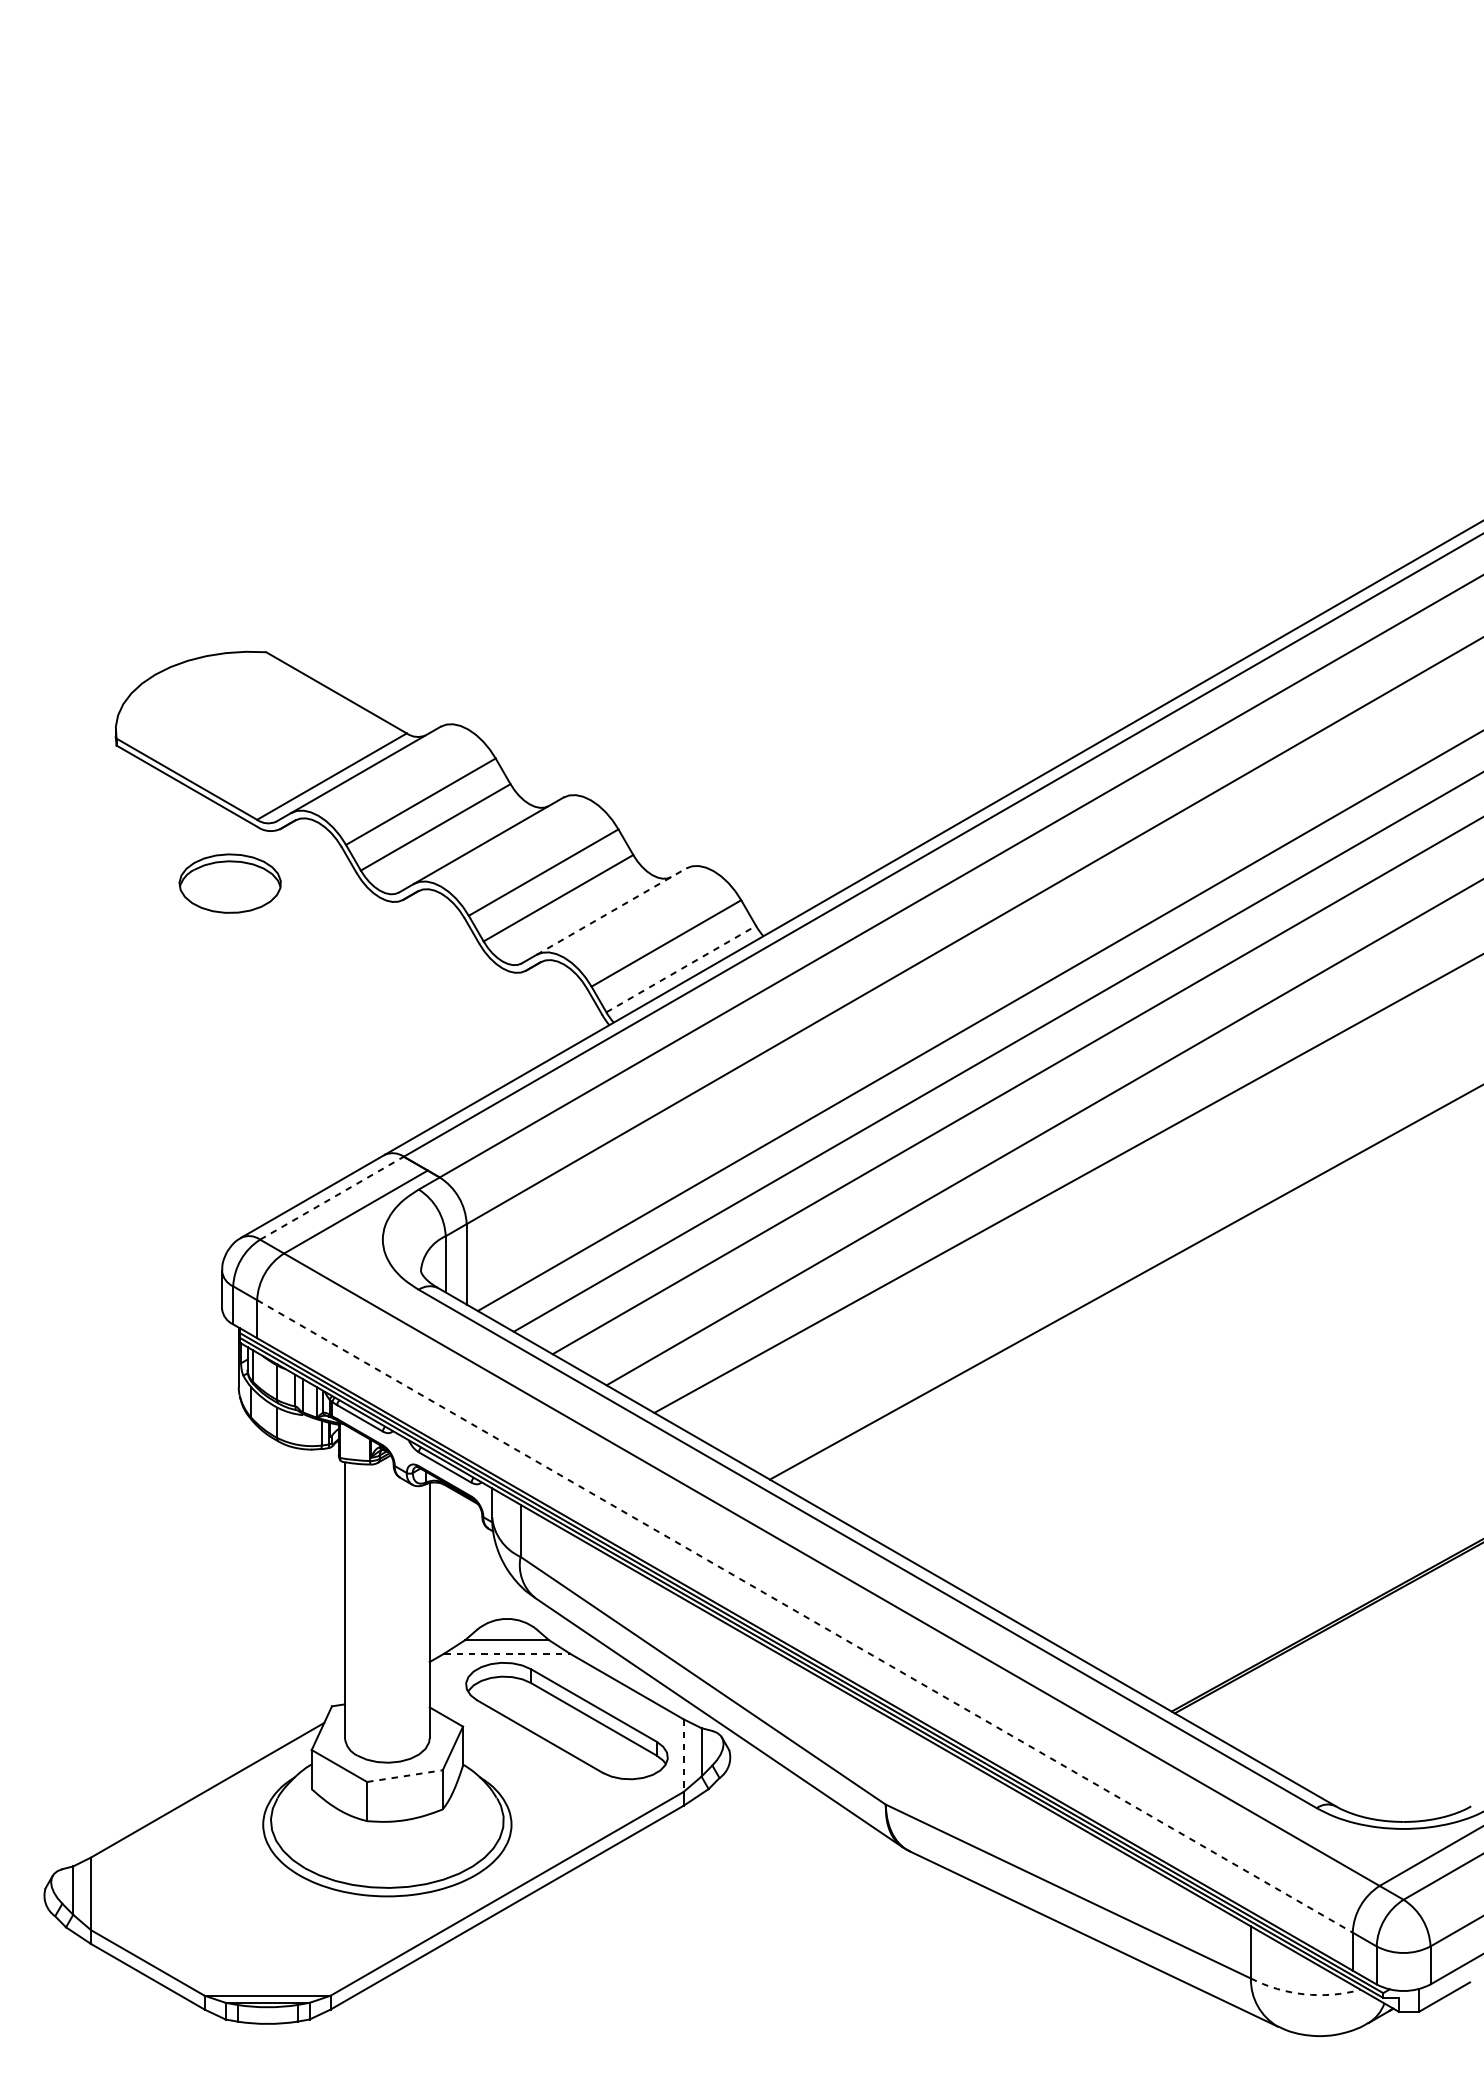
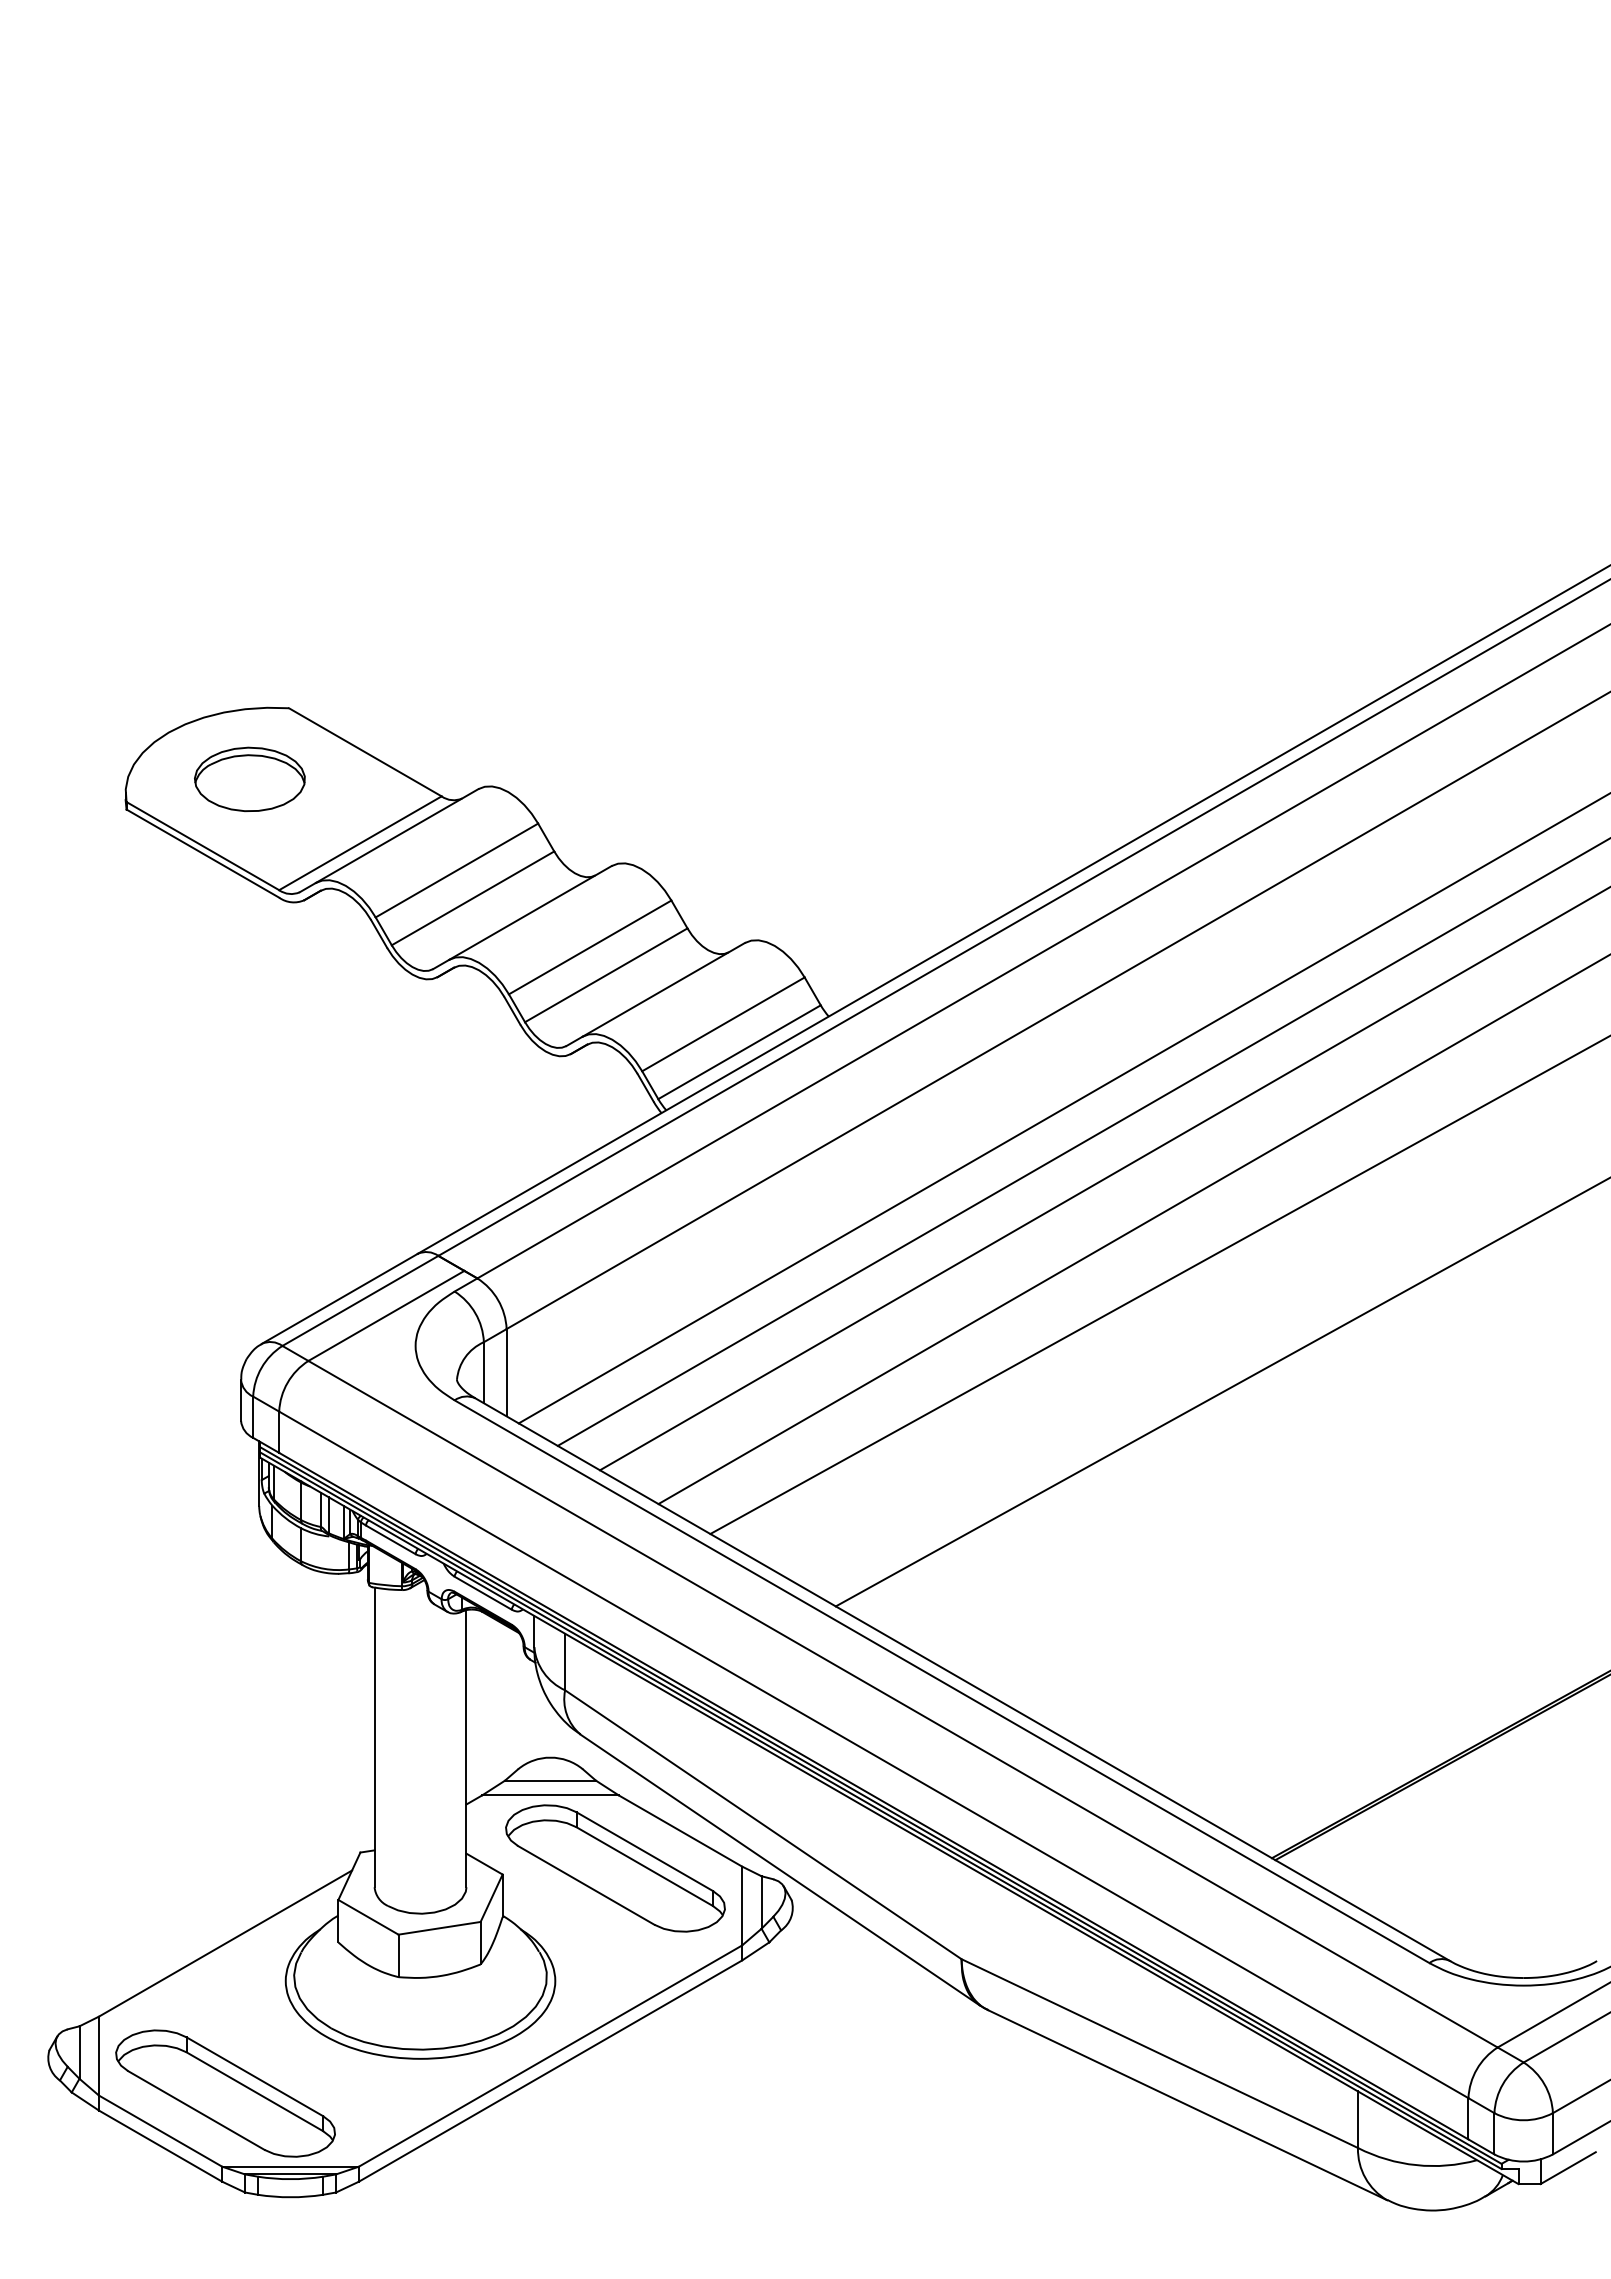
part: (229, 883) -> (249, 779), moved
line: (611, 911) -> (663, 989), dashed -> solid
line: (681, 969) -> (739, 1052), dashed -> solid
line: (332, 1197) -> (360, 1300), dashed -> solid
line: (804, 1616) -> (873, 1754), dashed -> solid
line: (508, 1653) -> (551, 1795), dashed -> solid
line: (683, 1756) -> (742, 1906), dashed -> solid
line: (404, 1776) -> (439, 1928), dashed -> solid
part: (207, 1928) -> (225, 2093), added
arc: (1304, 1994) -> (1416, 2165), dashed -> solid

